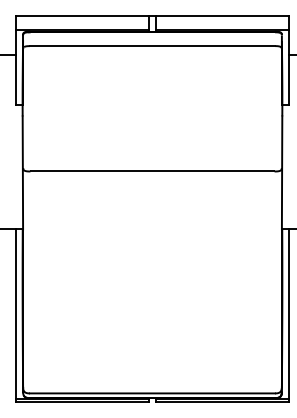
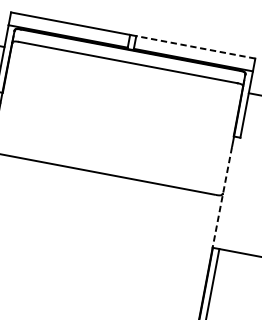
line: (222, 15) -> (195, 47), solid -> dashed
line: (282, 173) -> (222, 198), solid -> dashed

